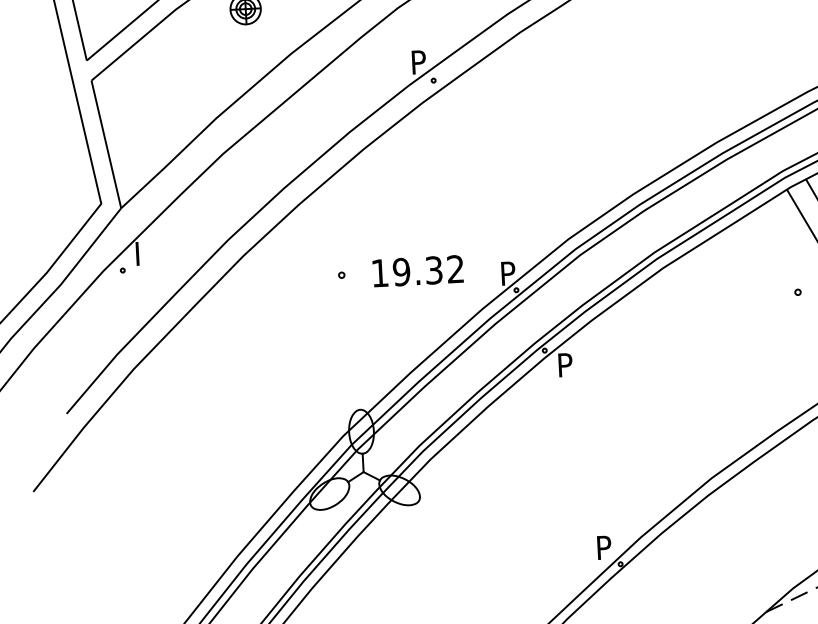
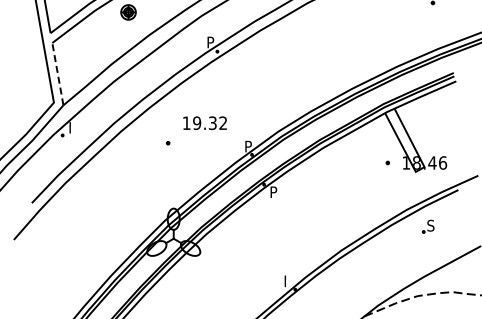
line: (105, 145) -> (57, 74), solid -> dashed
text: (416, 271) -> (204, 123), moved
text: (605, 541) -> (288, 278), P -> I

